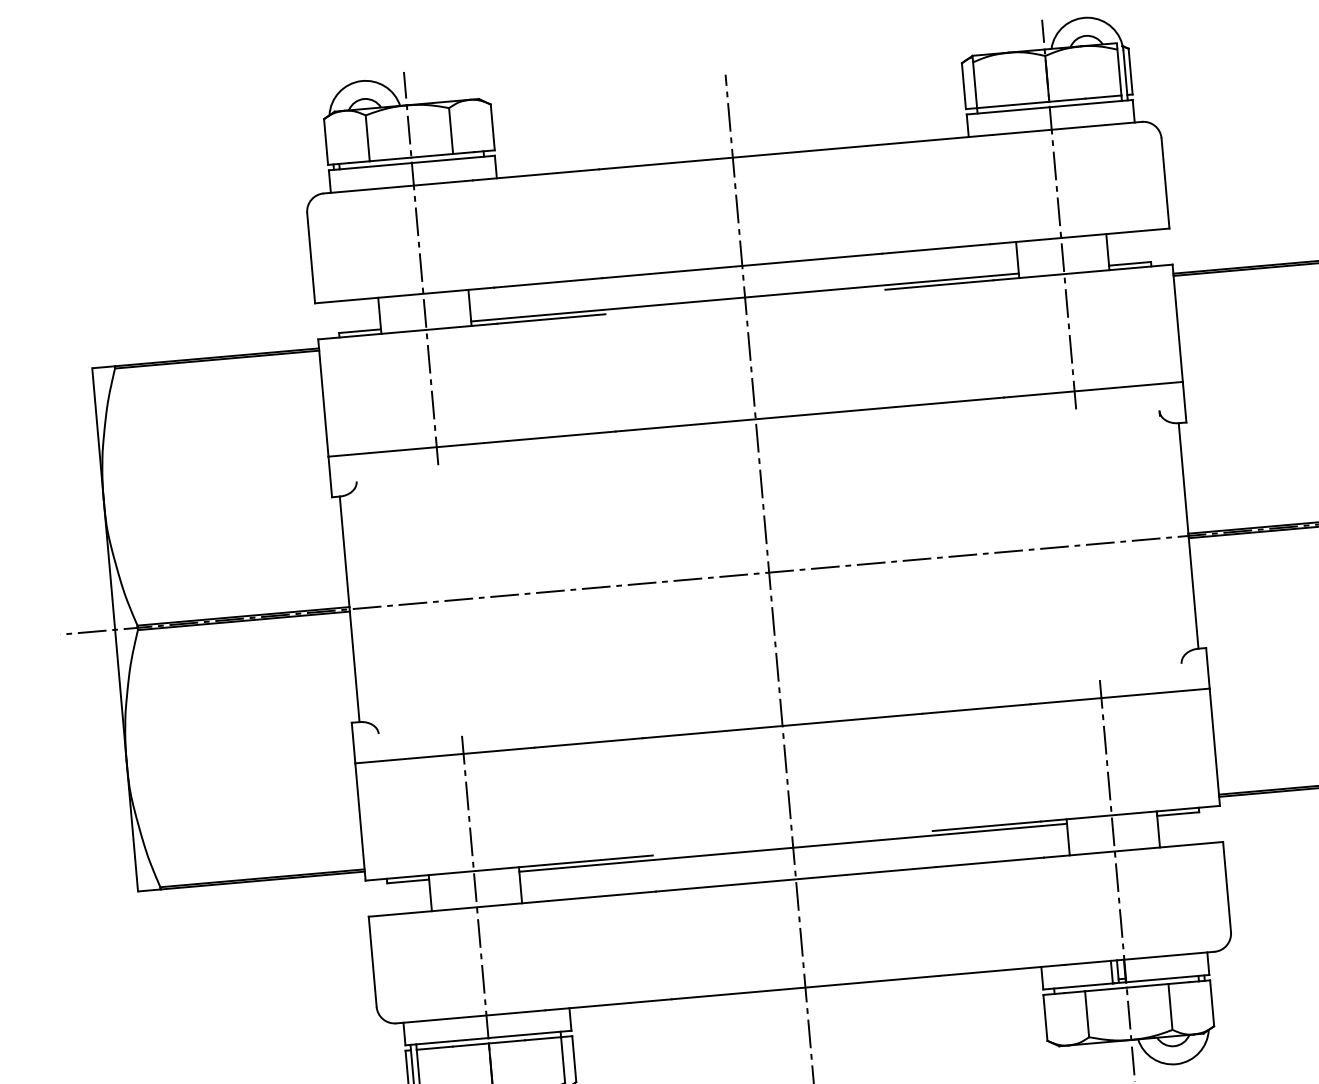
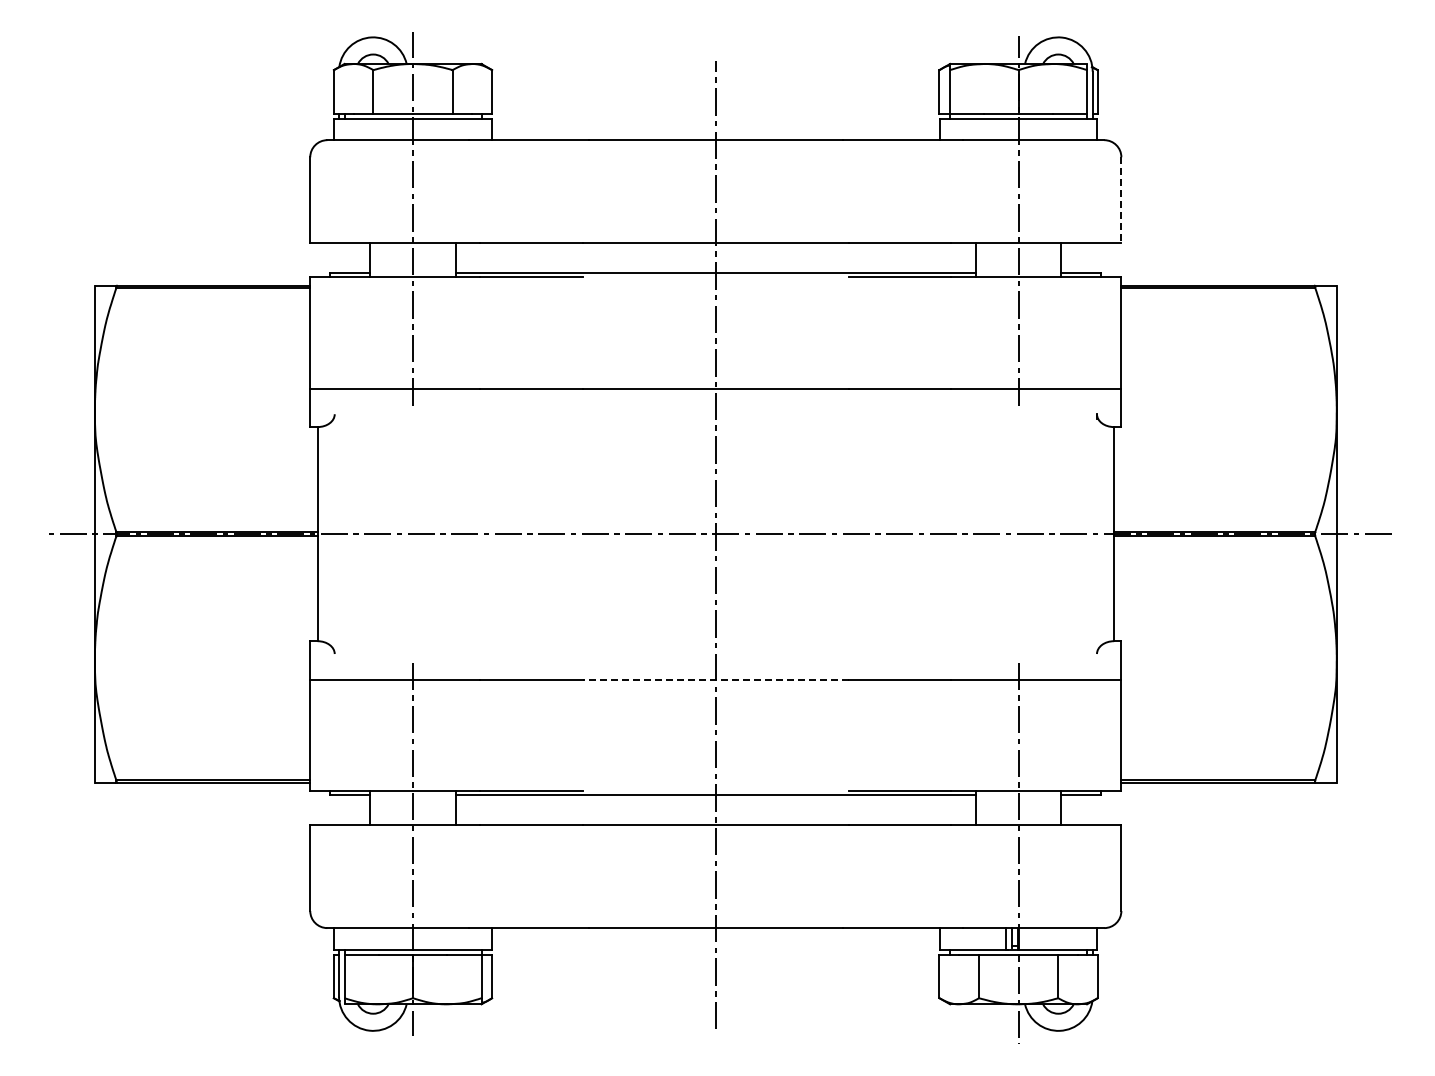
line: (1165, 183) -> (1121, 200), solid -> dashed
line: (782, 725) -> (715, 679), solid -> dashed

